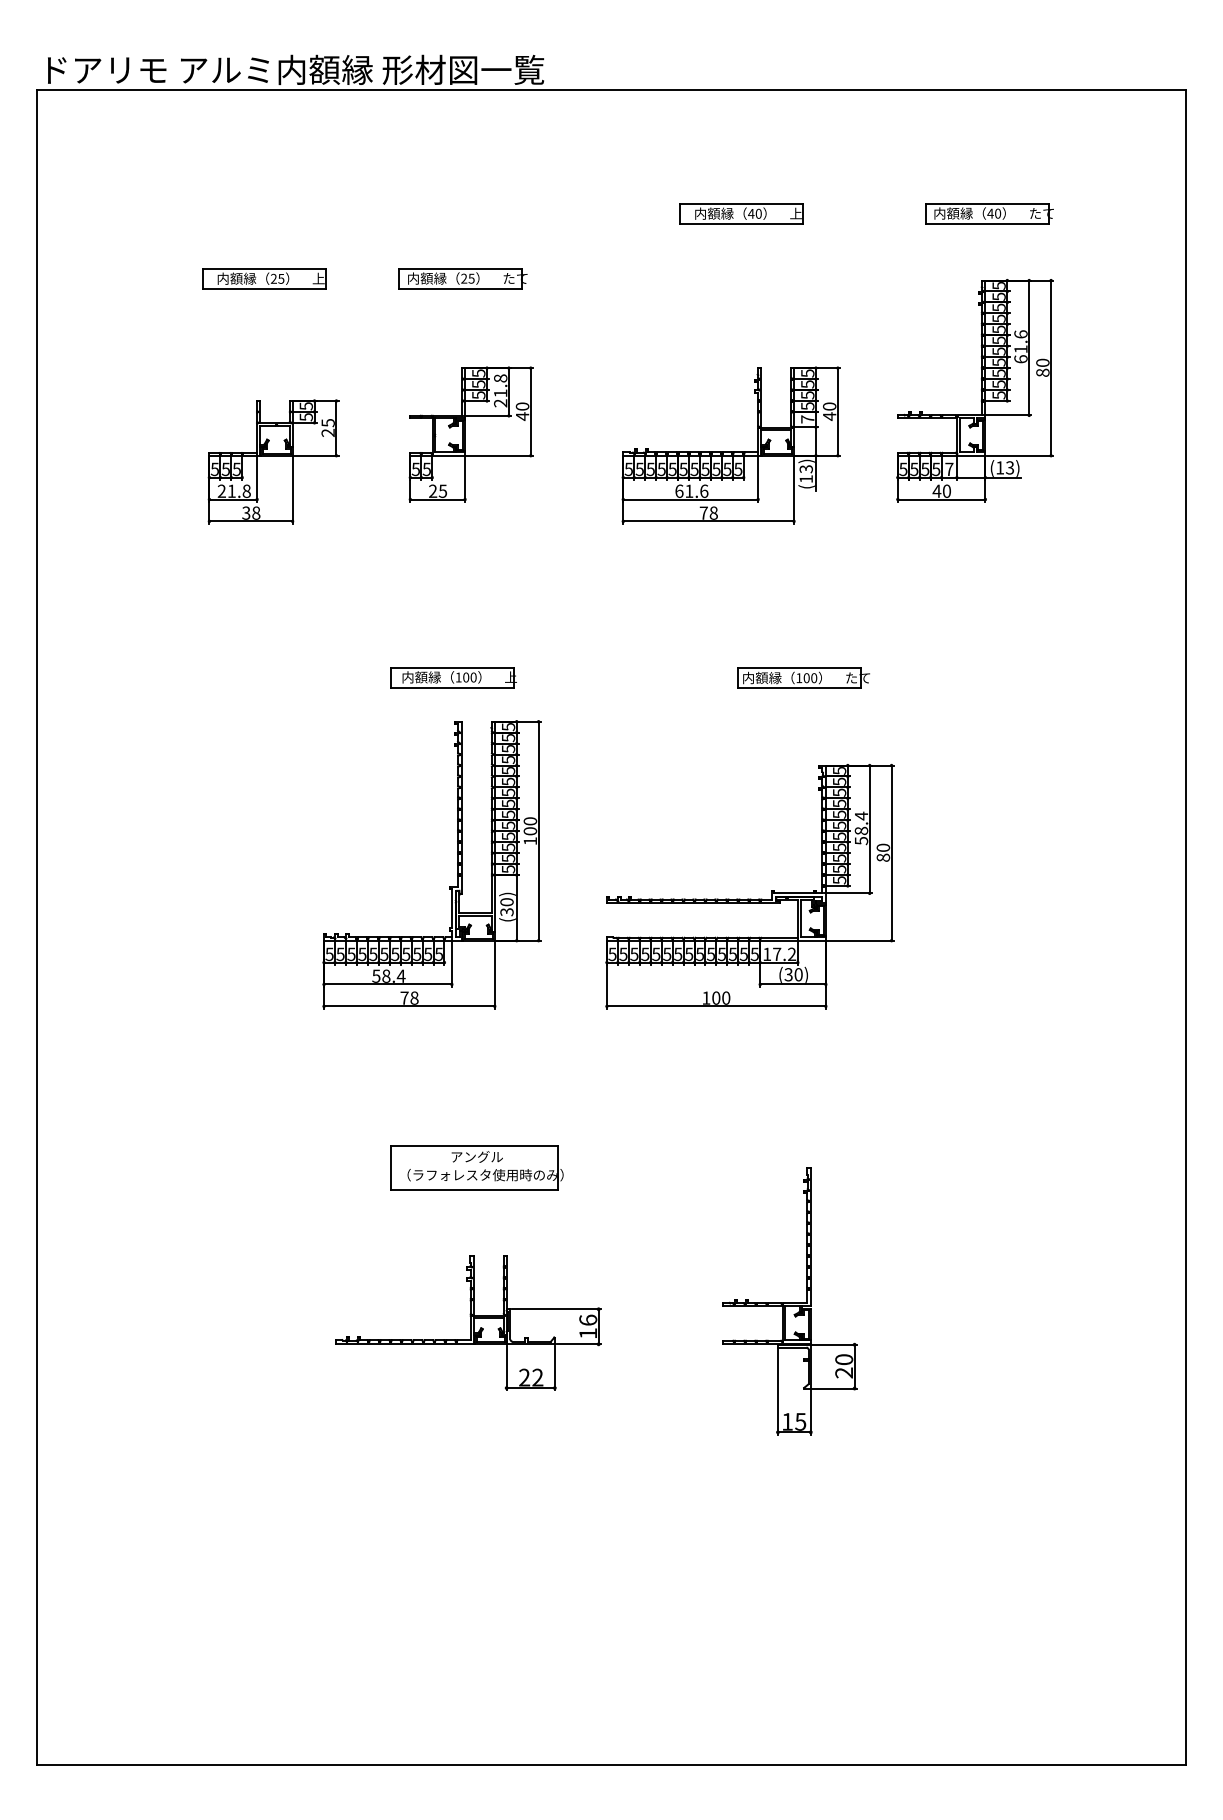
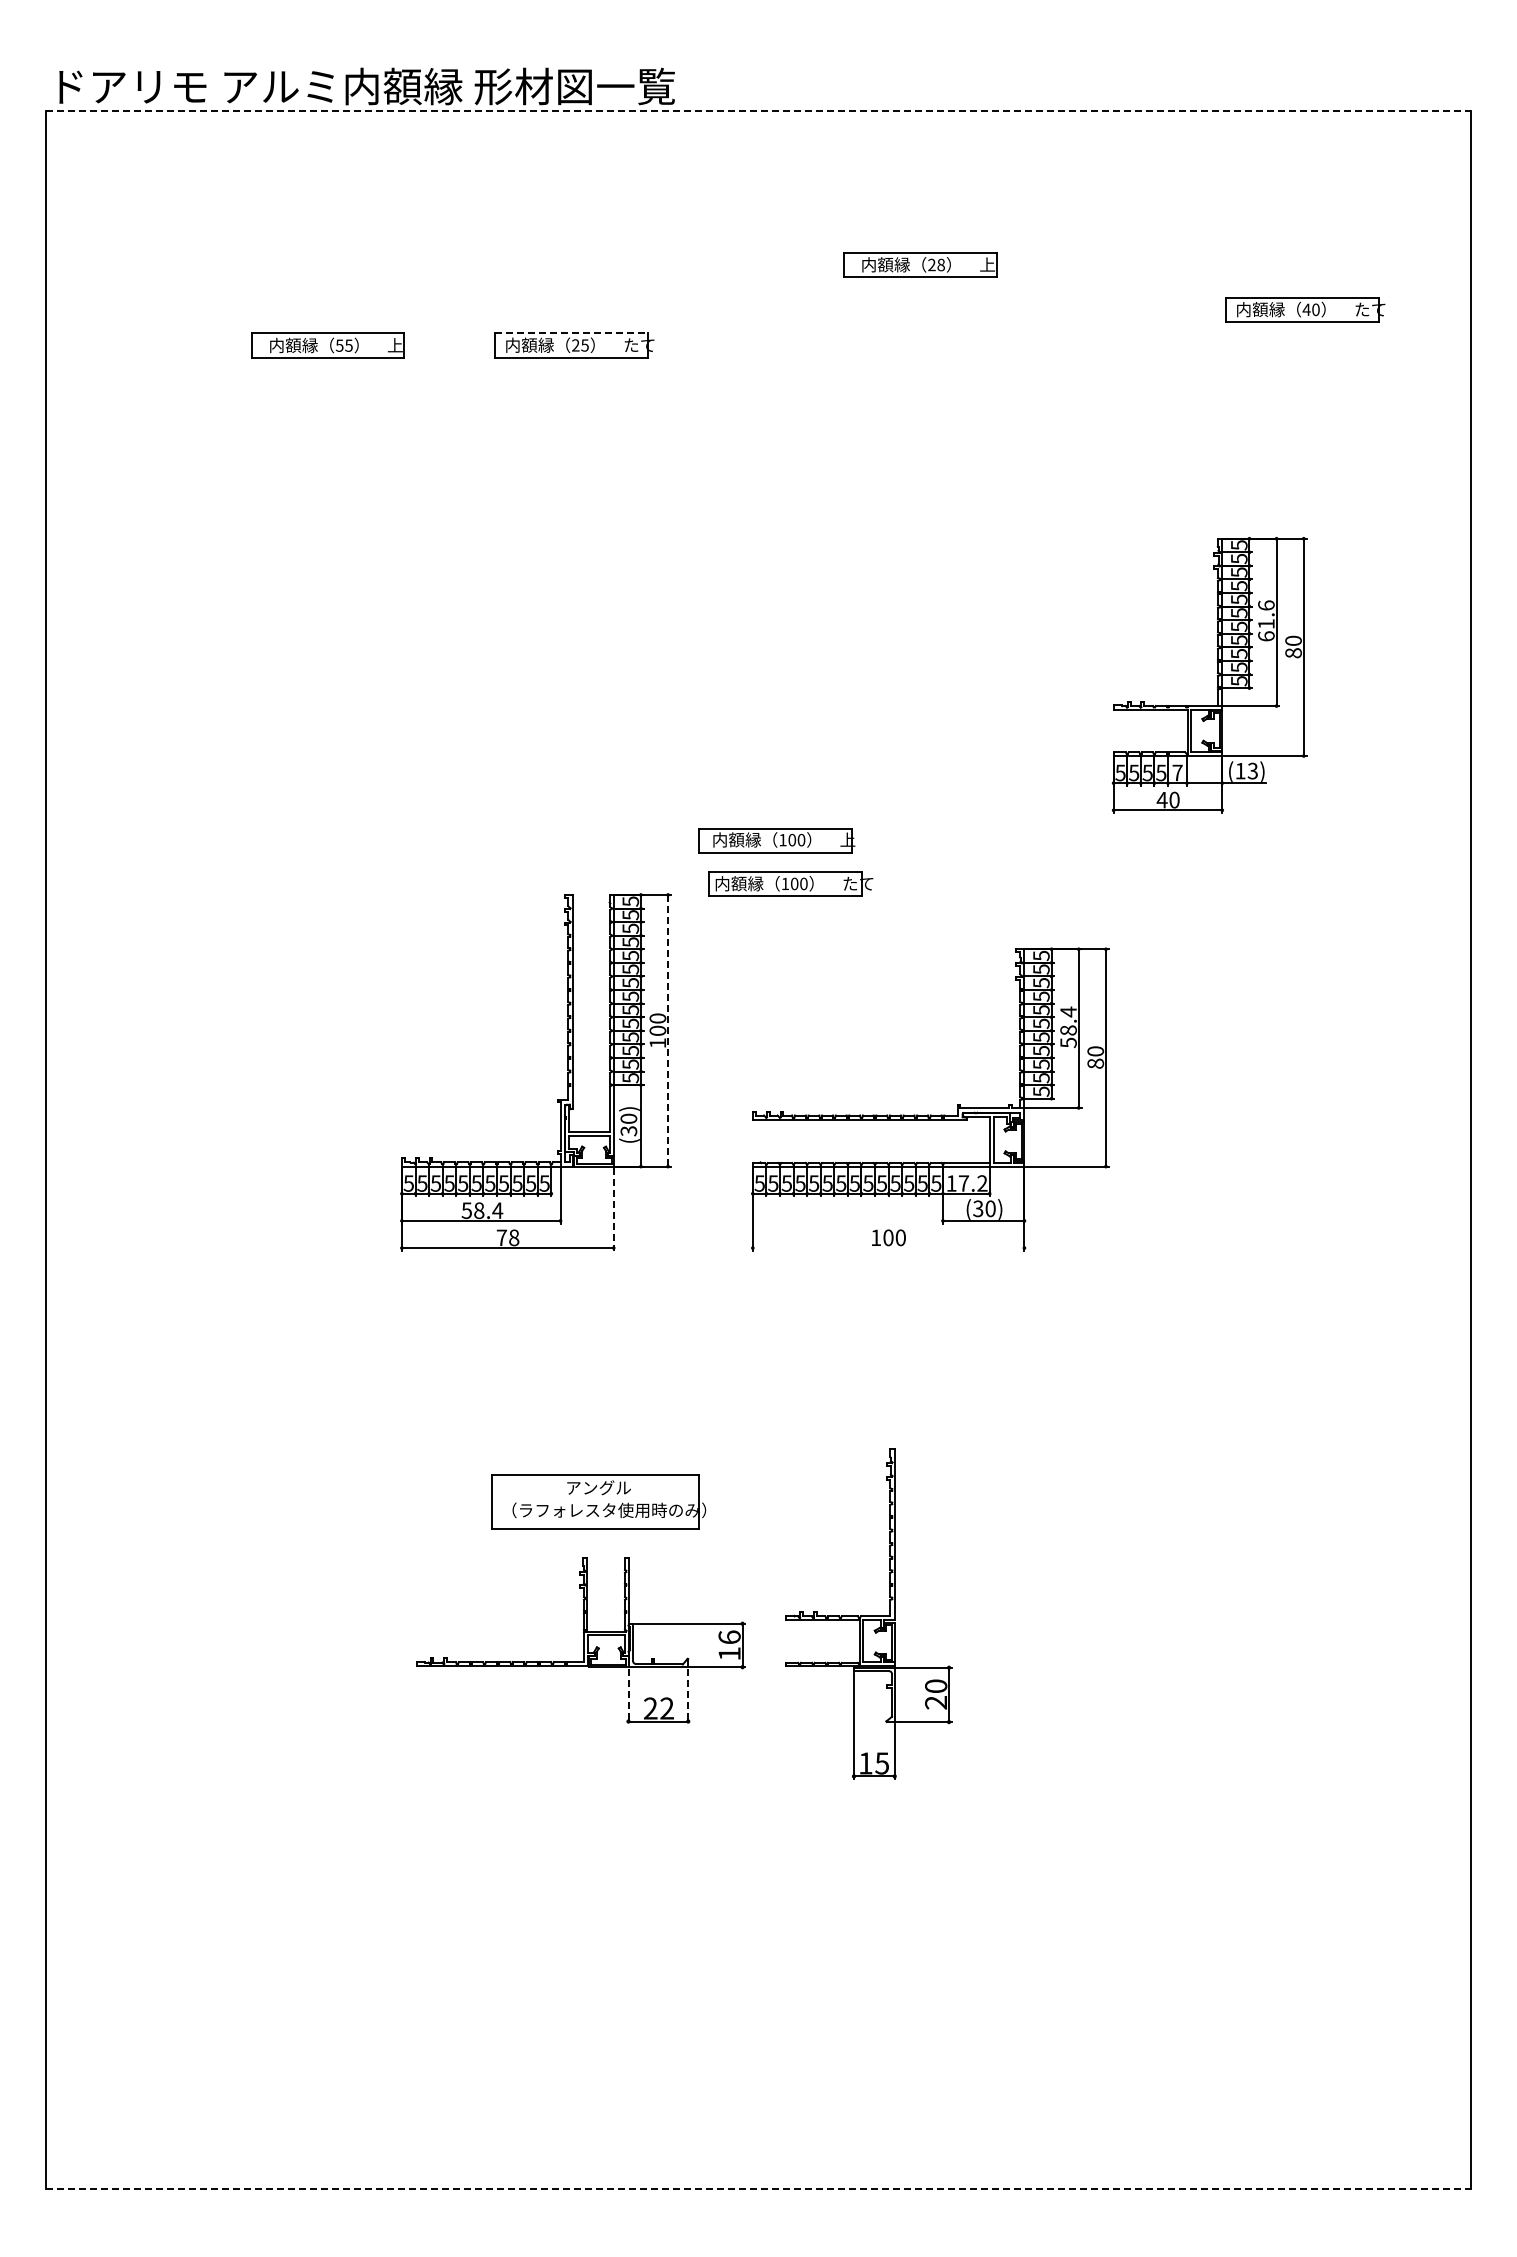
line: (611, 90) -> (758, 111), solid -> dashed
text: (754, 213) -> (935, 264), 40 -> 28
part: (989, 213) -> (1305, 309), moved
line: (461, 269) -> (572, 333), solid -> dashed
text: (273, 278) -> (339, 345), 25 -> 55
part: (981, 390) -> (1217, 675), moved
part: (471, 434) -> (584, 538), removed
part: (731, 451) -> (907, 559), removed
part: (273, 461) -> (339, 572), removed
part: (453, 677) -> (776, 840), moved
part: (803, 677) -> (790, 883), moved
line: (538, 830) -> (668, 1030), solid -> dashed
line: (494, 976) -> (613, 1210), solid -> dashed
line: (716, 1006) -> (888, 1248), removed
part: (476, 1167) -> (598, 1501), moved
part: (789, 1301) -> (868, 1613), moved
line: (506, 1367) -> (628, 1696), solid -> dashed
line: (555, 1367) -> (688, 1696), solid -> dashed
line: (611, 1765) -> (758, 2189), solid -> dashed

